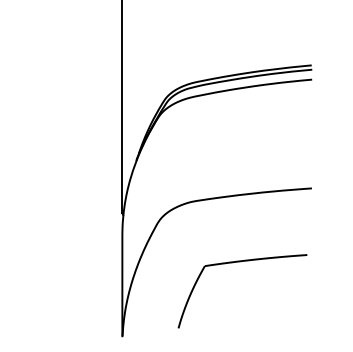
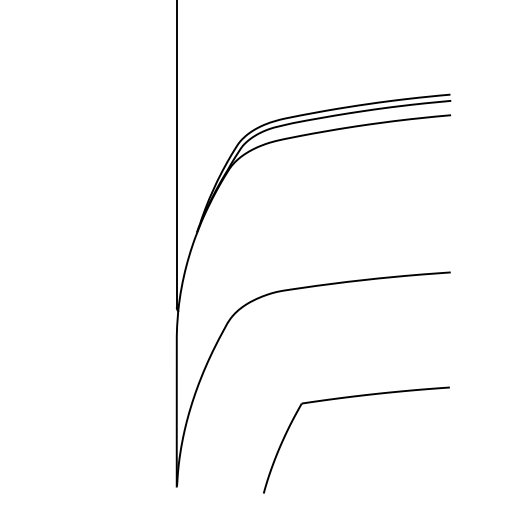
part: (241, 262) -> (354, 398), moved

